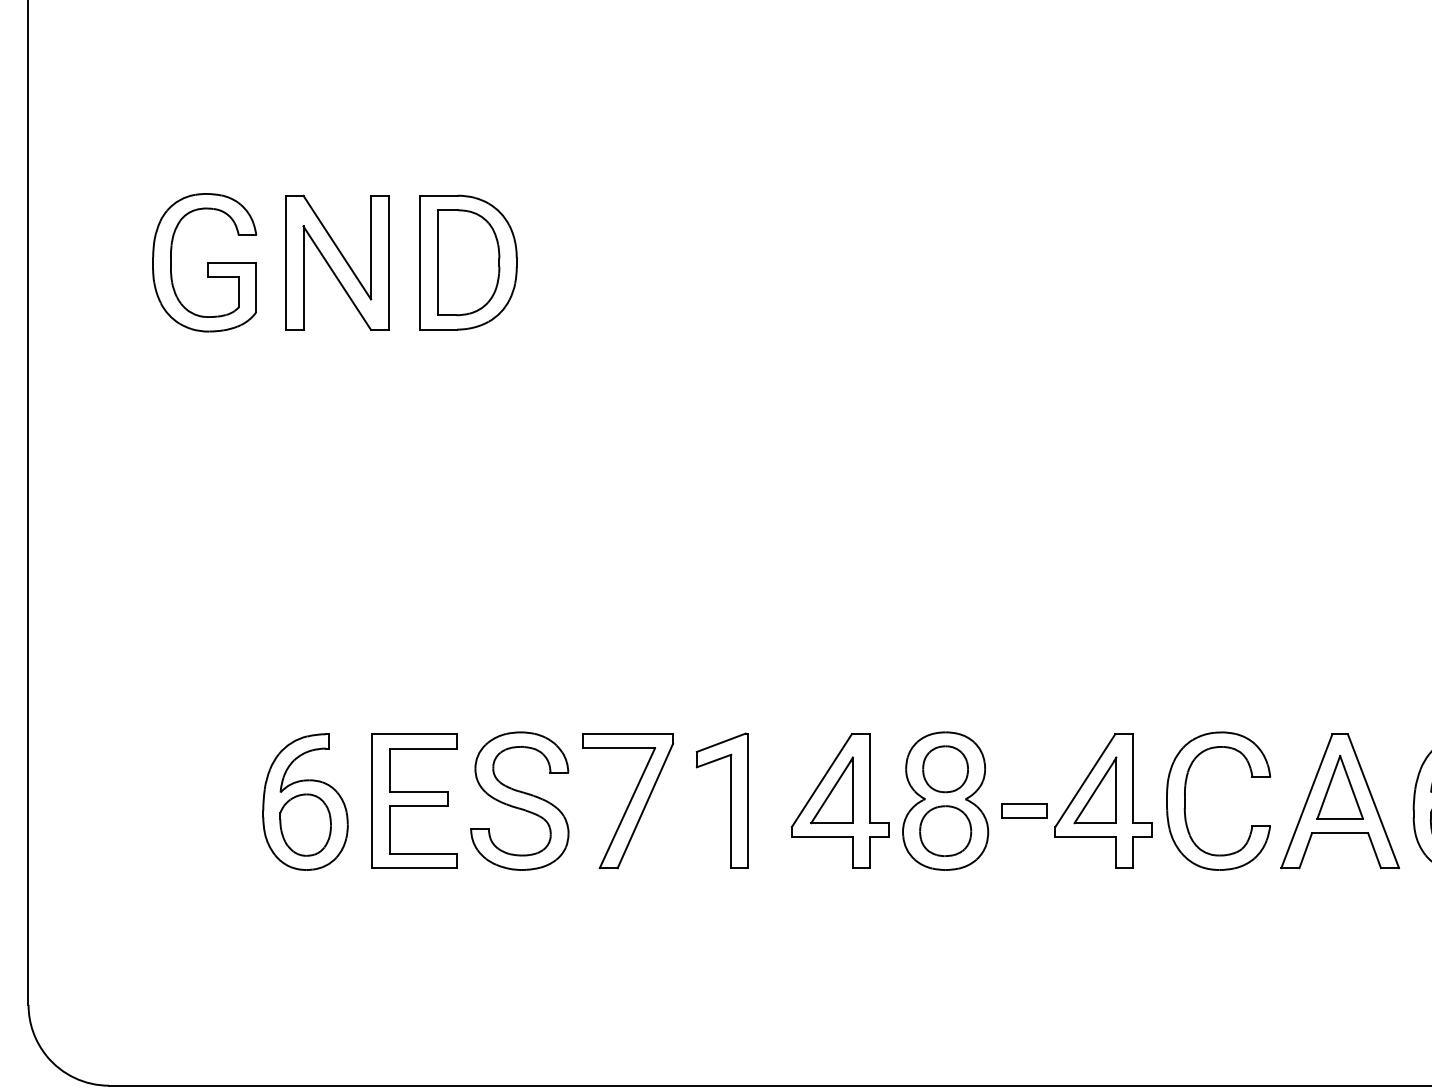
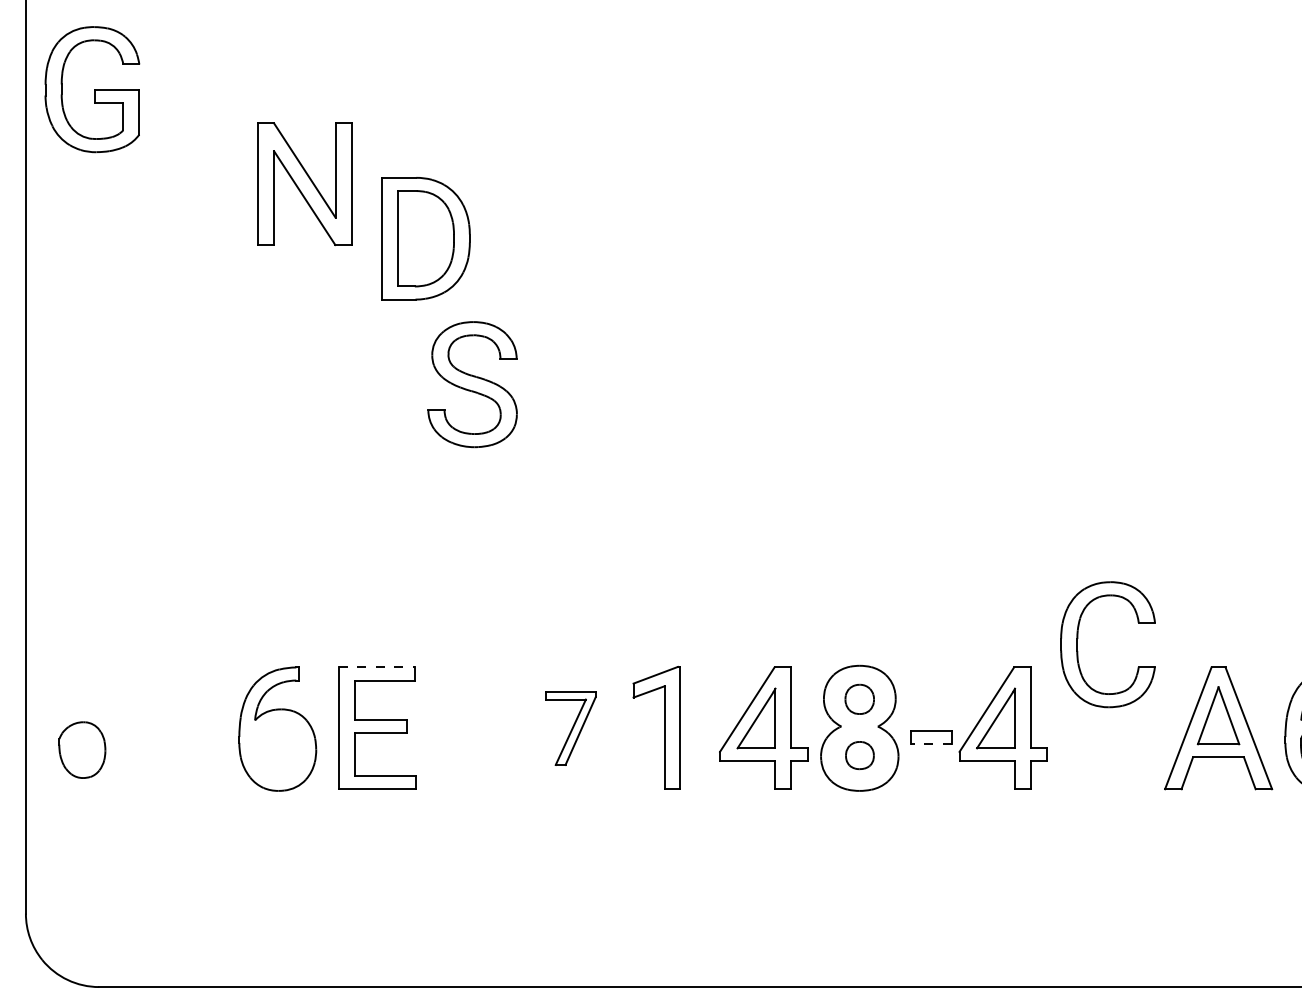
part: (204, 262) -> (92, 89), moved
part: (337, 262) -> (305, 183), moved
line: (414, 734) -> (376, 667), solid -> dashed
part: (945, 769) -> (859, 699), size x0.7
part: (519, 800) -> (472, 384), moved
part: (1185, 800) -> (1077, 644), moved
part: (628, 801) -> (571, 728), size x0.6
line: (1023, 818) -> (930, 744), solid -> dashed
part: (305, 824) -> (82, 749), moved
part: (945, 830) -> (859, 755), size x0.6

